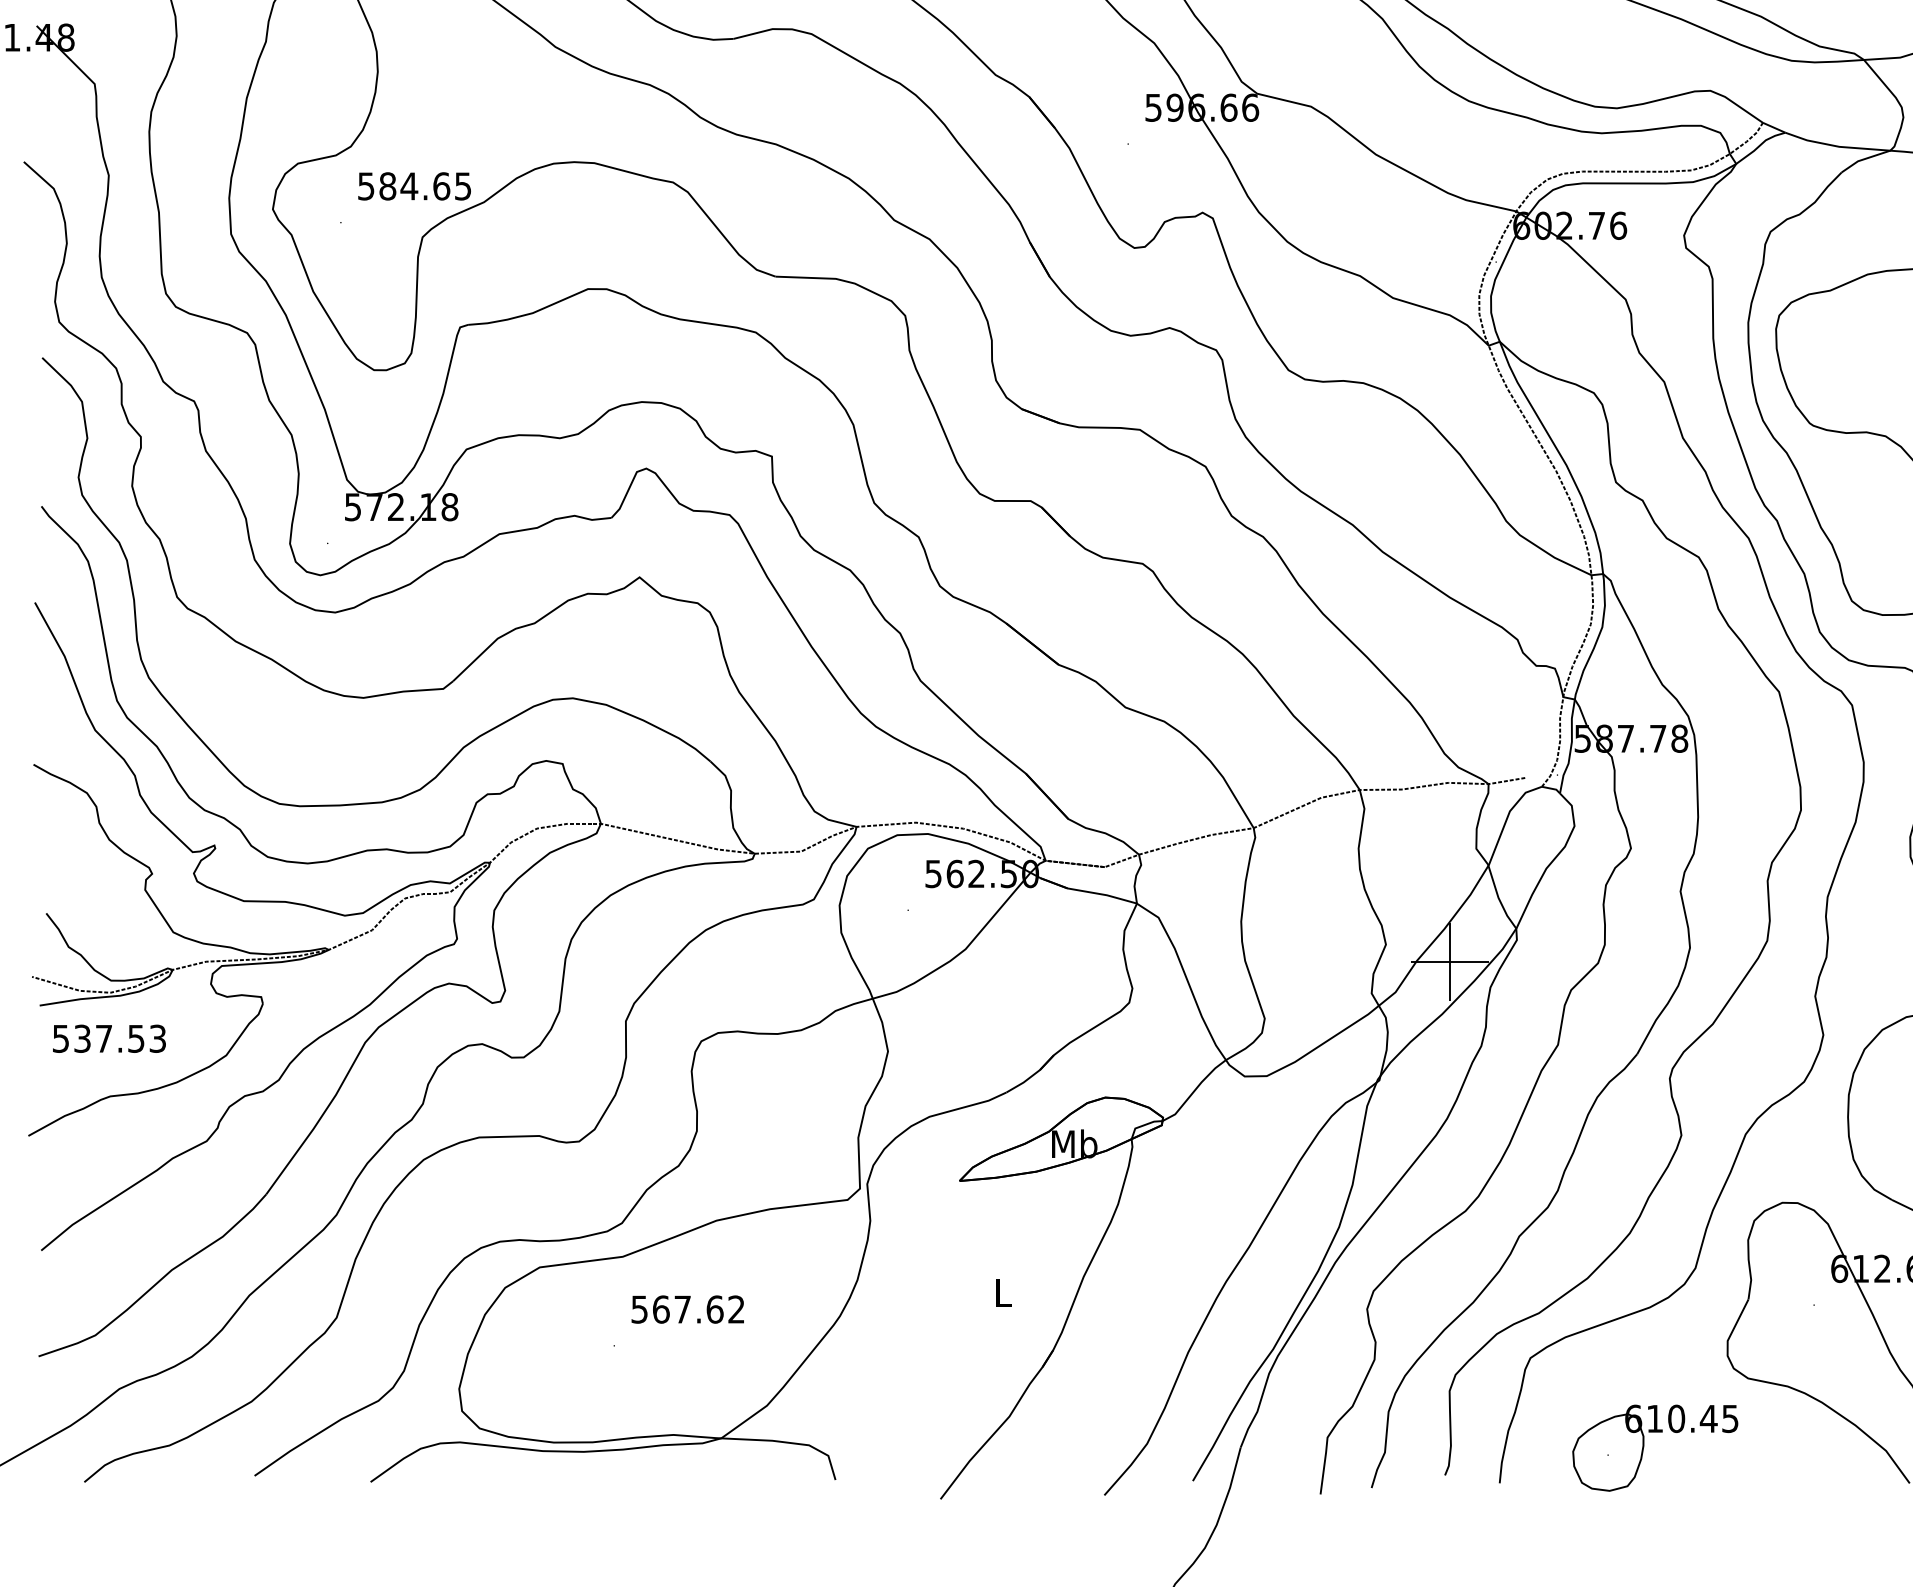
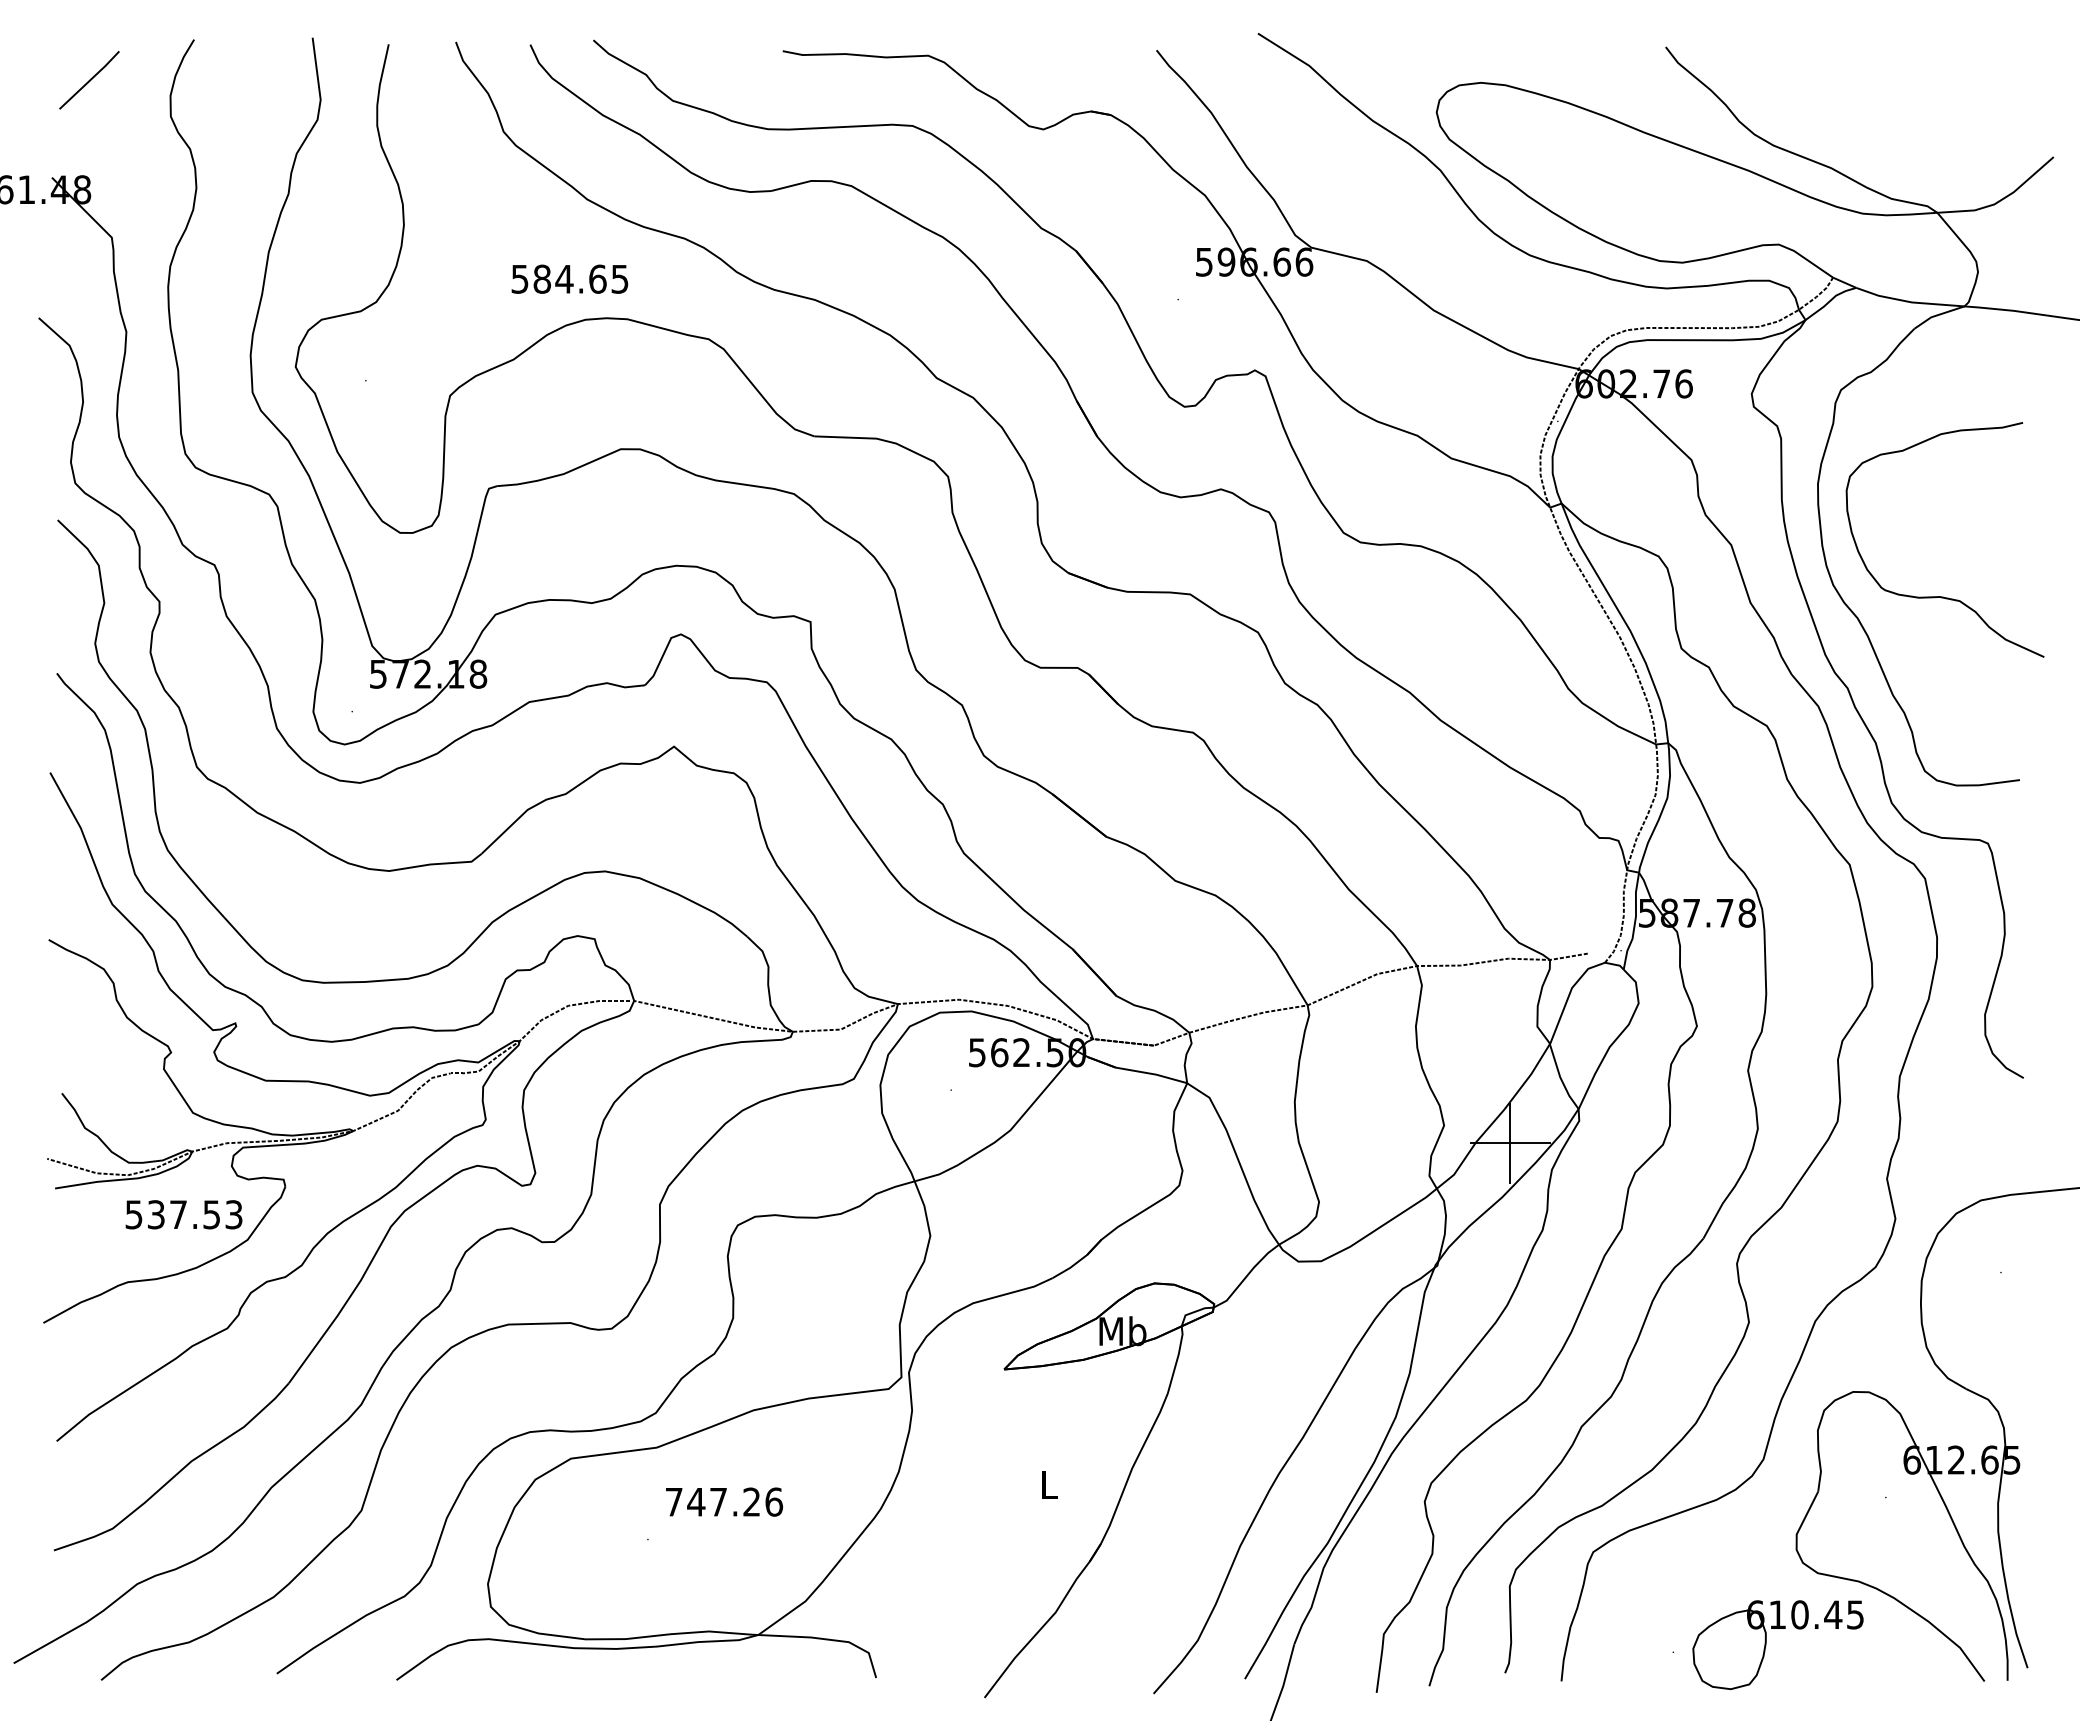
text: (414, 185) -> (569, 278), moved
text: (108, 1038) -> (183, 1214), moved
text: (688, 1308) -> (724, 1501), 567.62 -> 747.26
part: (1644, 1448) -> (1766, 1645), moved

